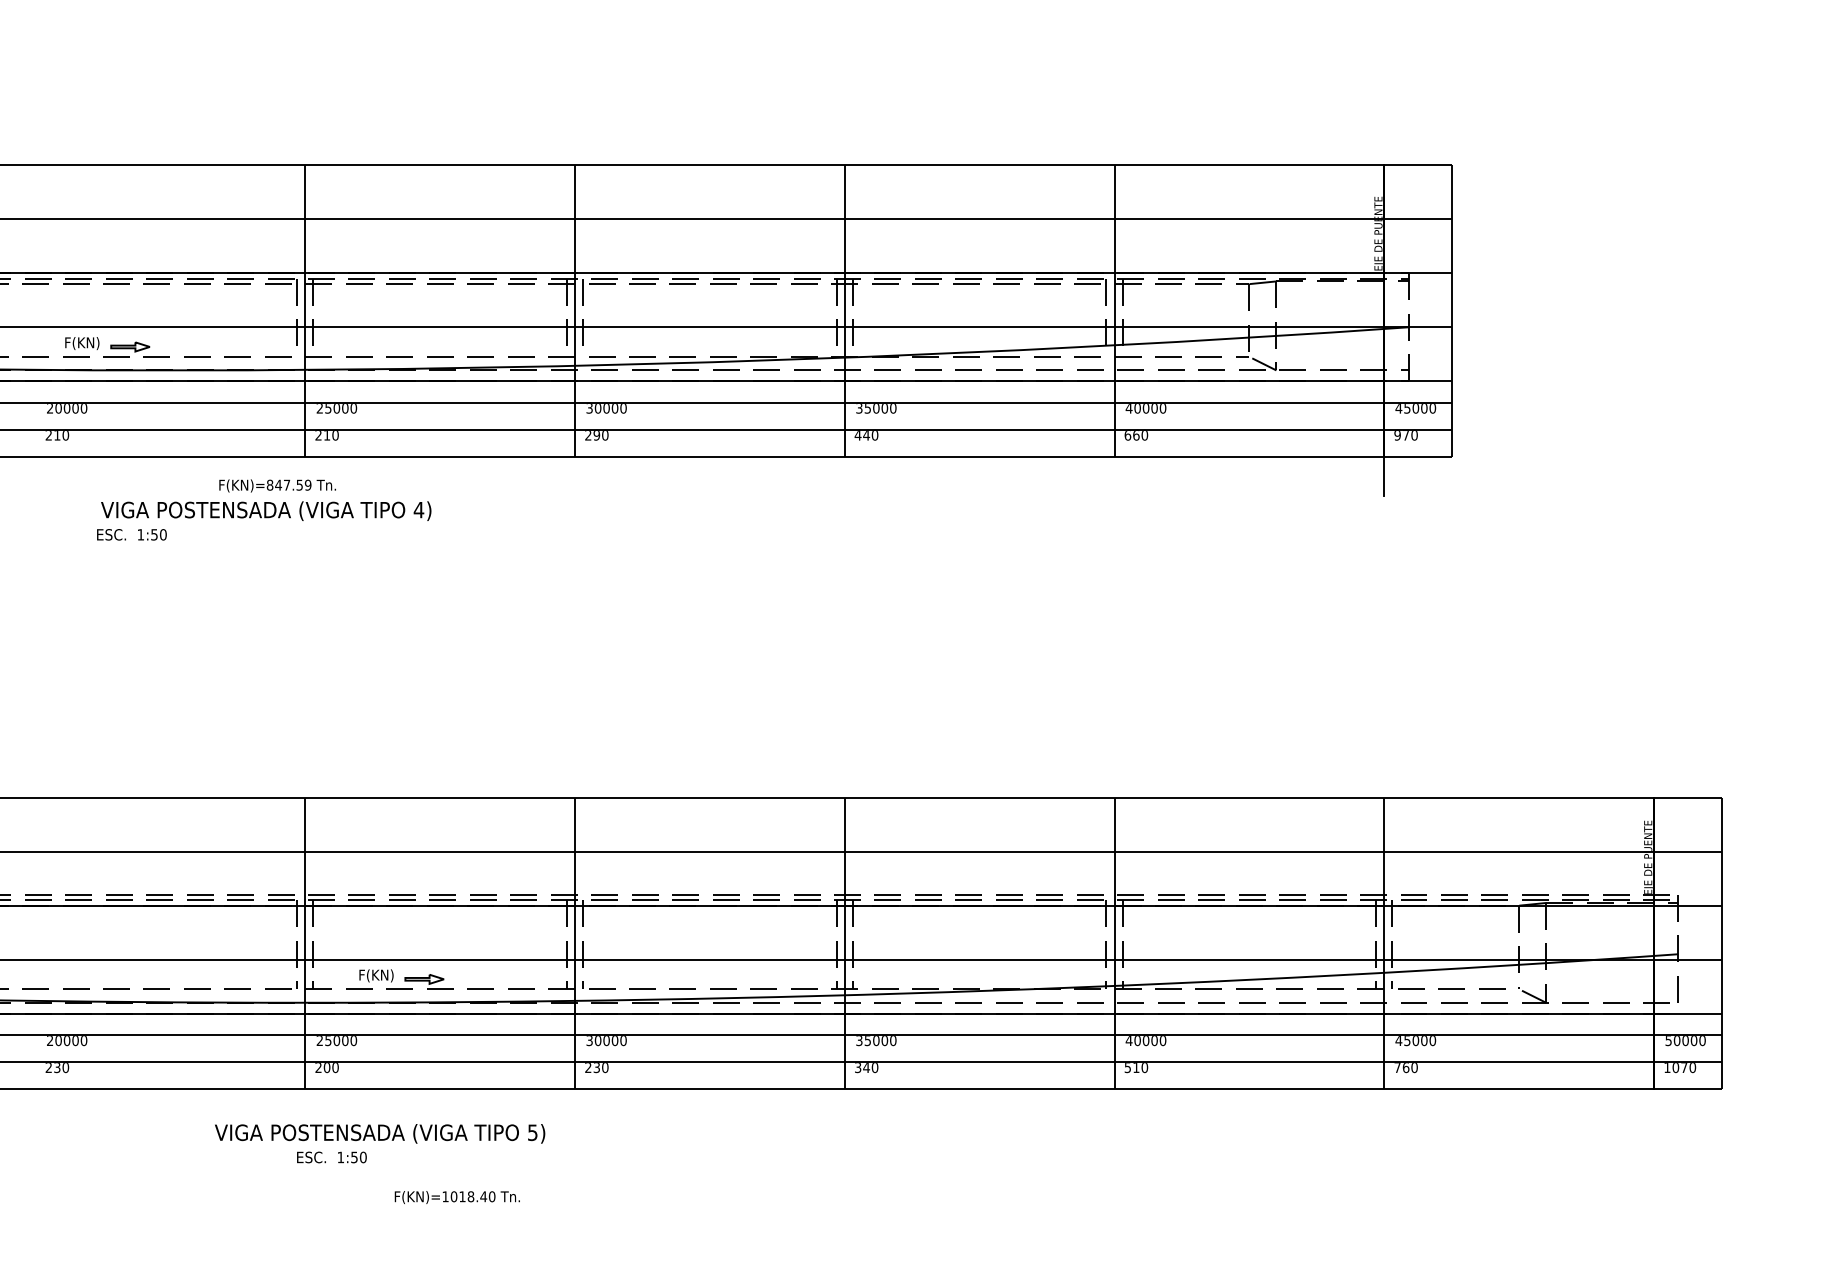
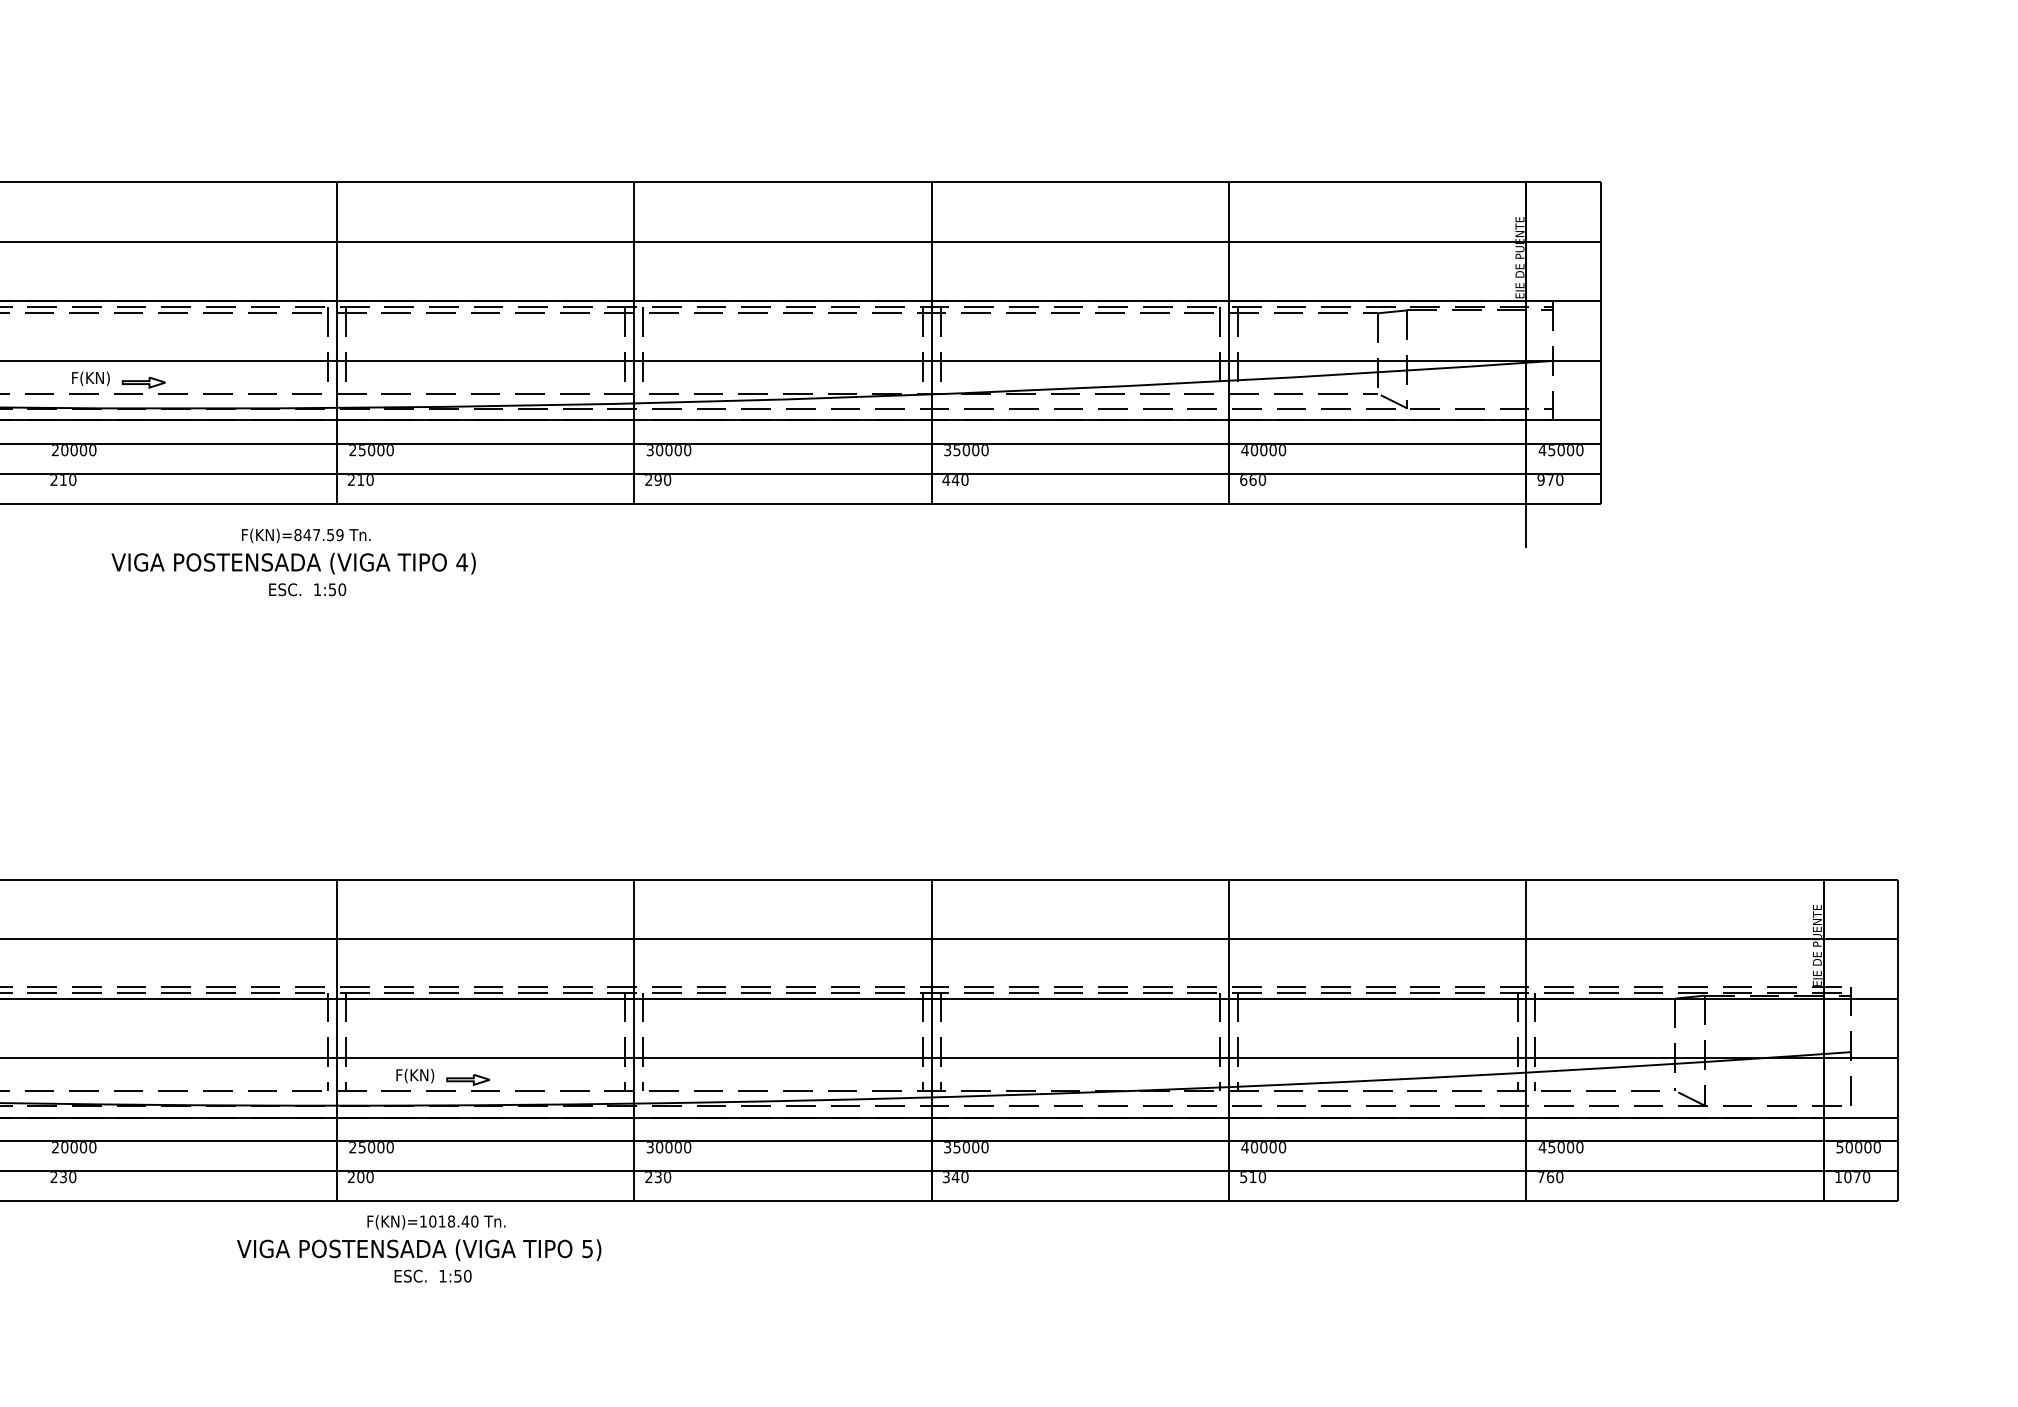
text: (131, 534) -> (307, 589), moved
text: (331, 1156) -> (432, 1275), moved
text: (457, 1197) -> (436, 1222), moved

